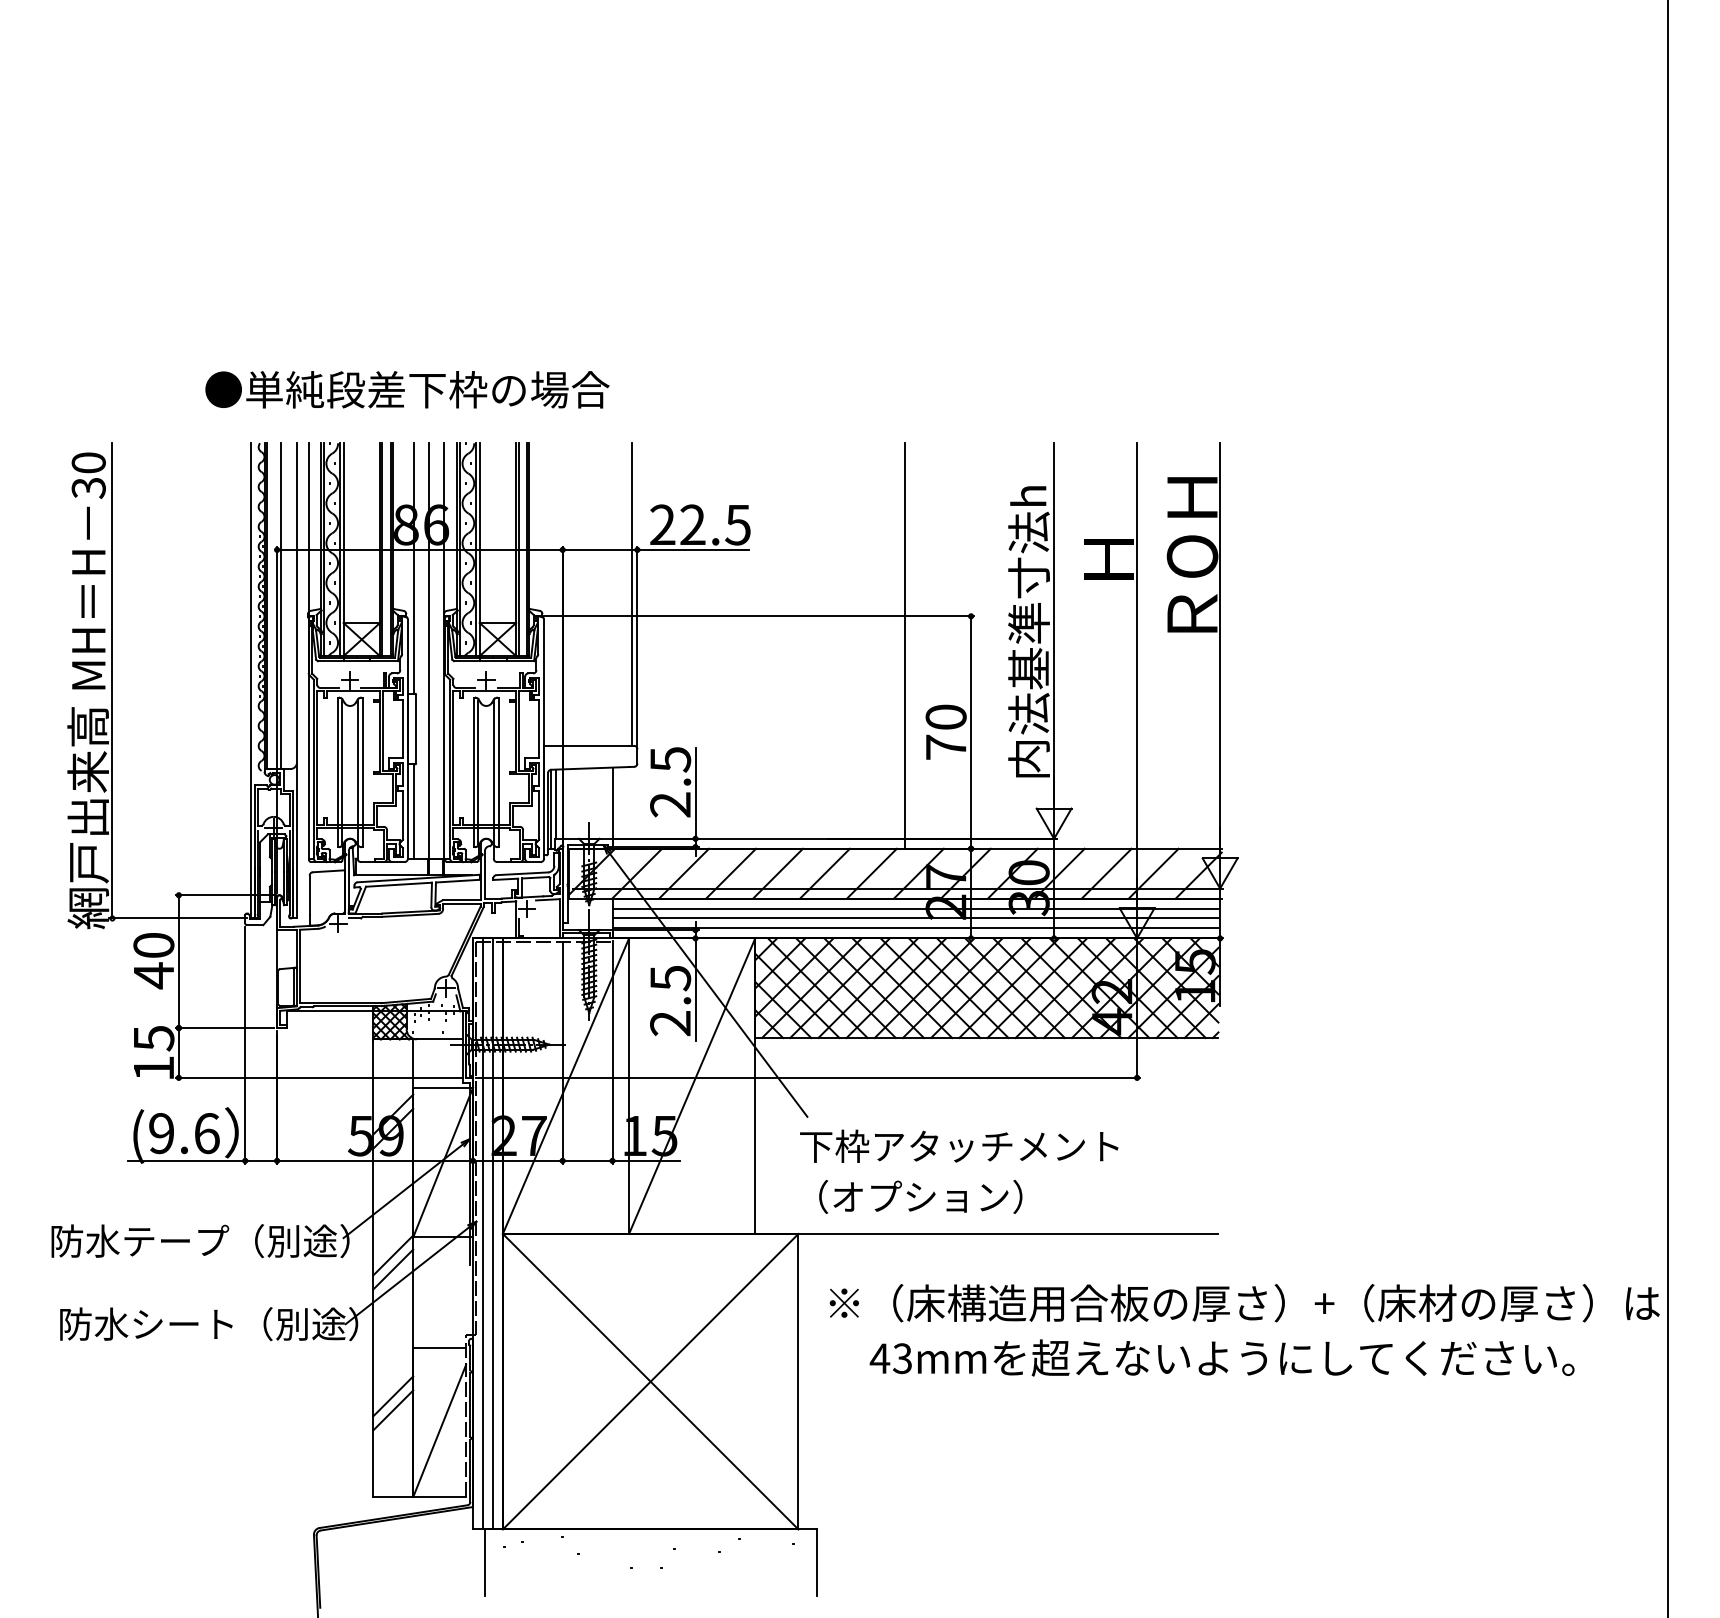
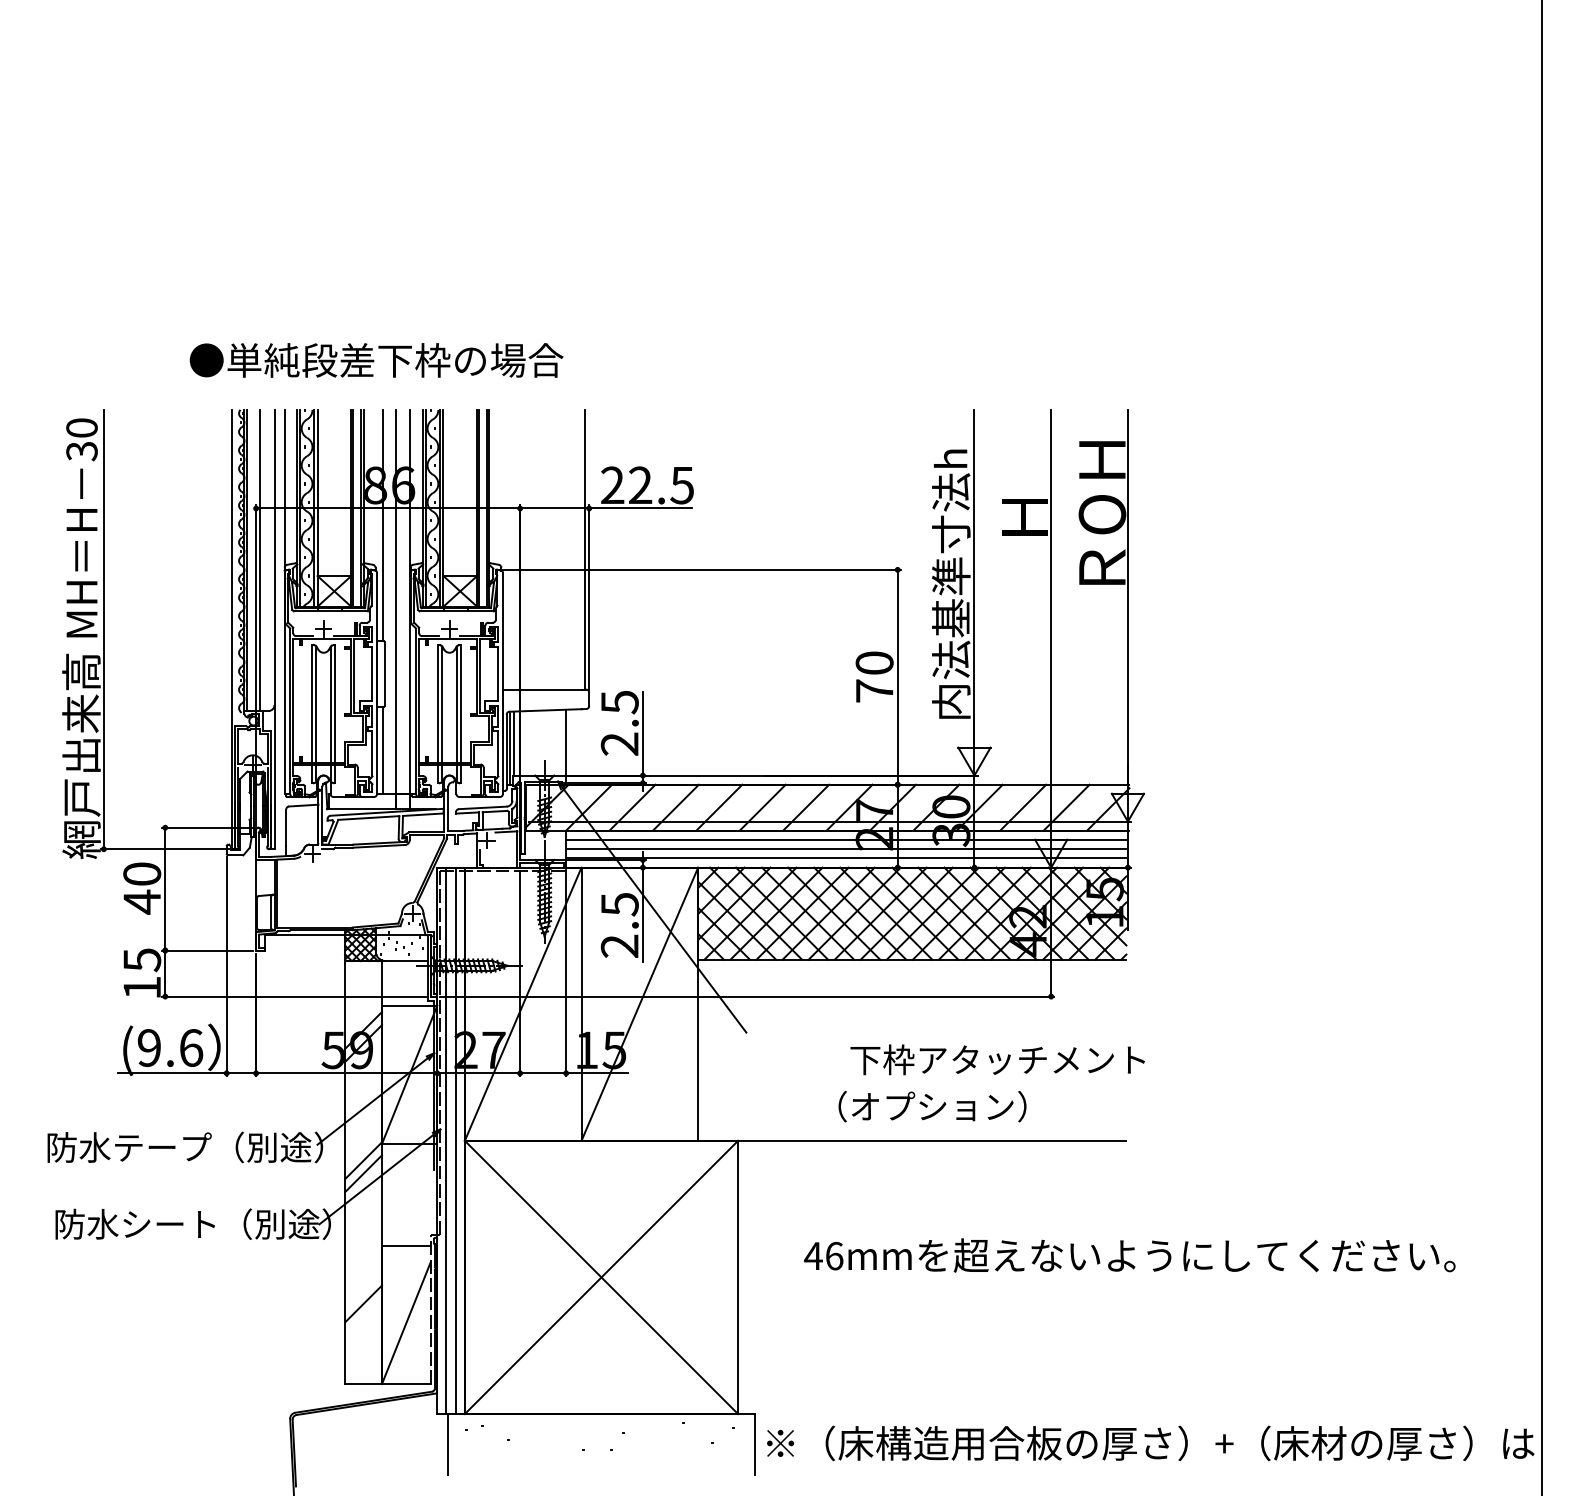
line: (904, 645) -> (836, 596), removed
text: (959, 1145) -> (997, 1059), moved
text: (920, 1196) -> (932, 1106), moved
text: (1244, 1303) -> (1150, 1443), moved
text: (902, 1358) -> (834, 1256), 43mm -> 46mm
line: (393, 1396) -> (363, 1291), removed

